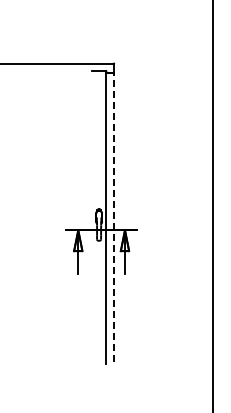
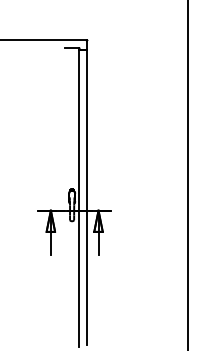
line: (114, 217) -> (87, 197), dashed -> solid

